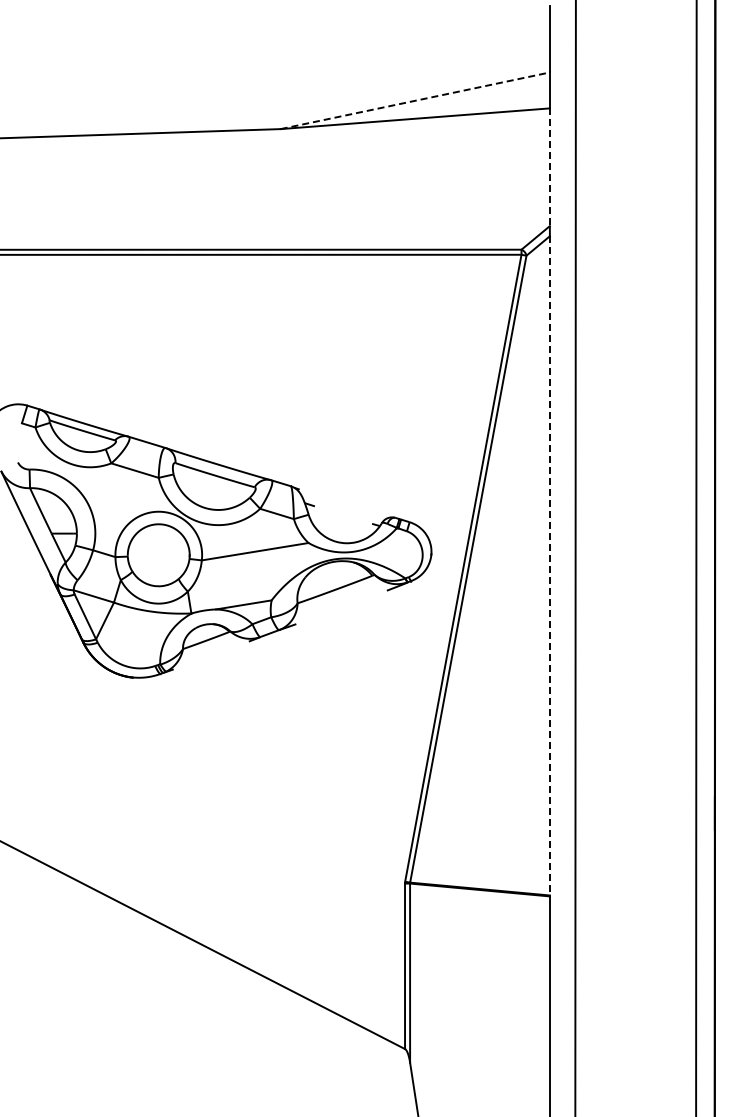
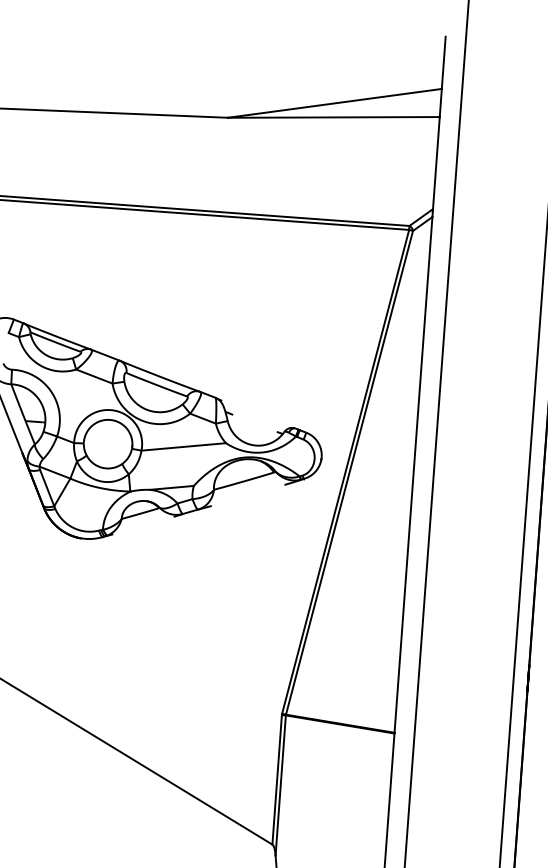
line: (415, 100) -> (335, 103), dashed -> solid
line: (549, 167) -> (436, 163), dashed -> solid
line: (549, 565) -> (413, 474), dashed -> solid

